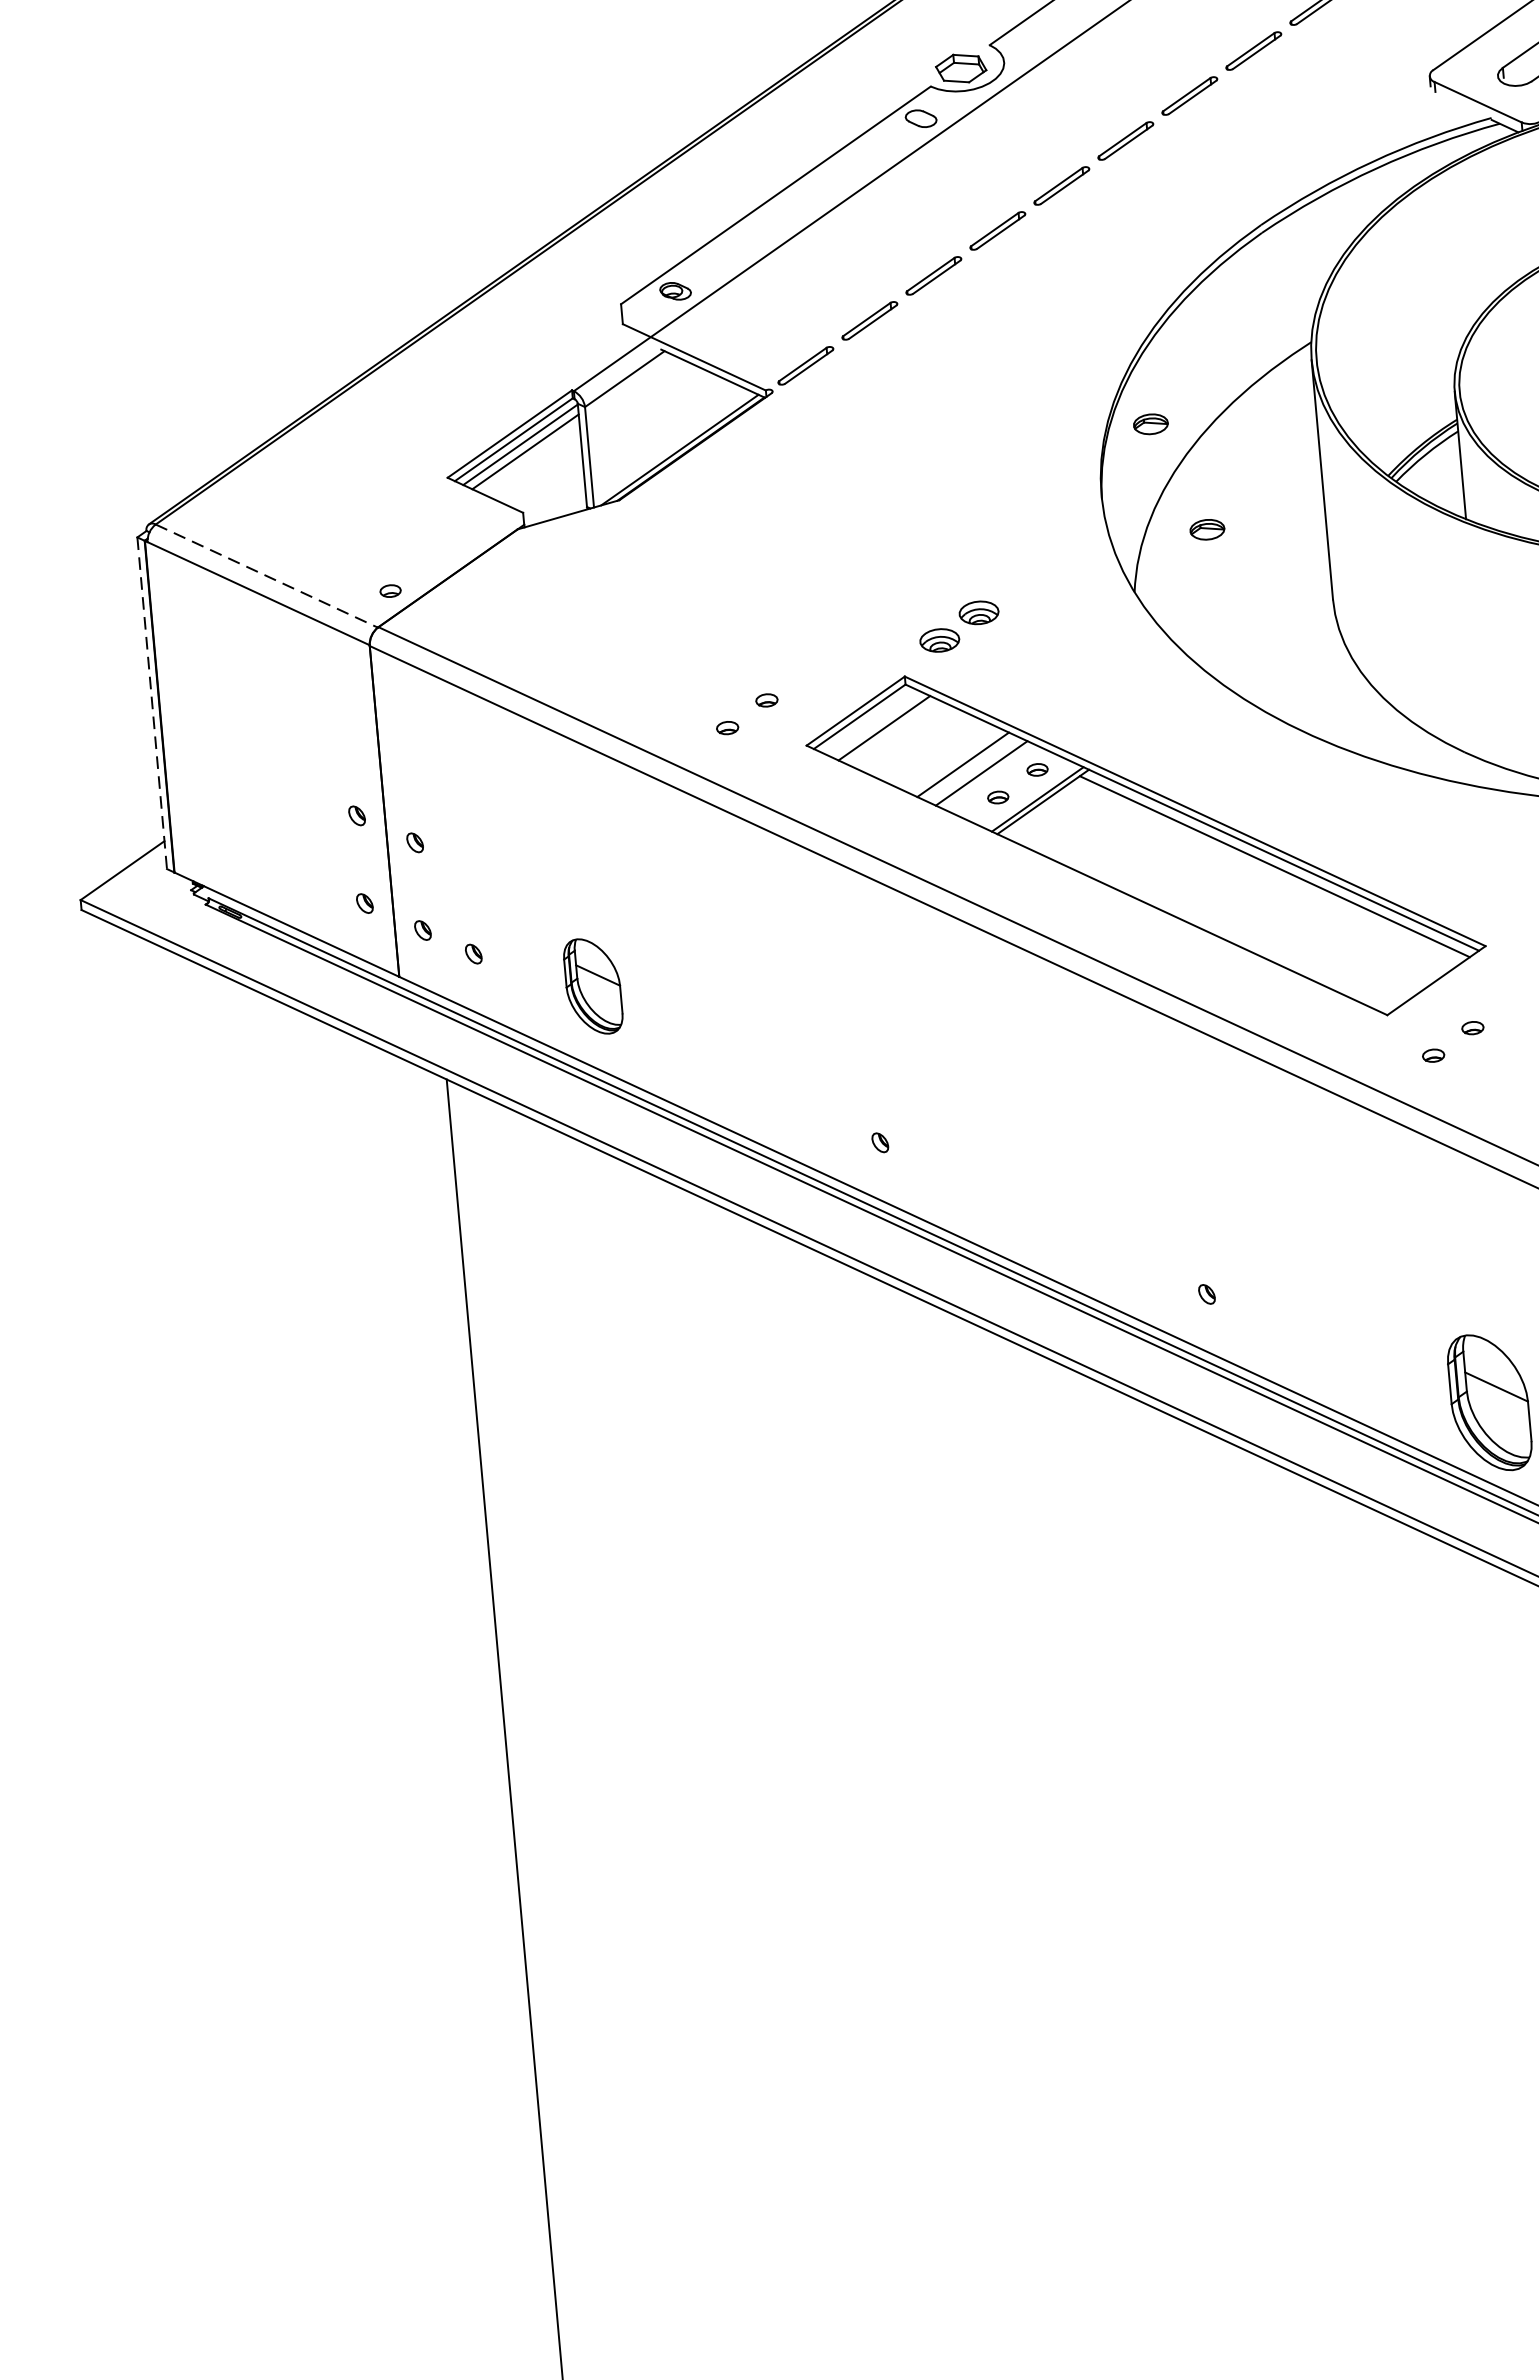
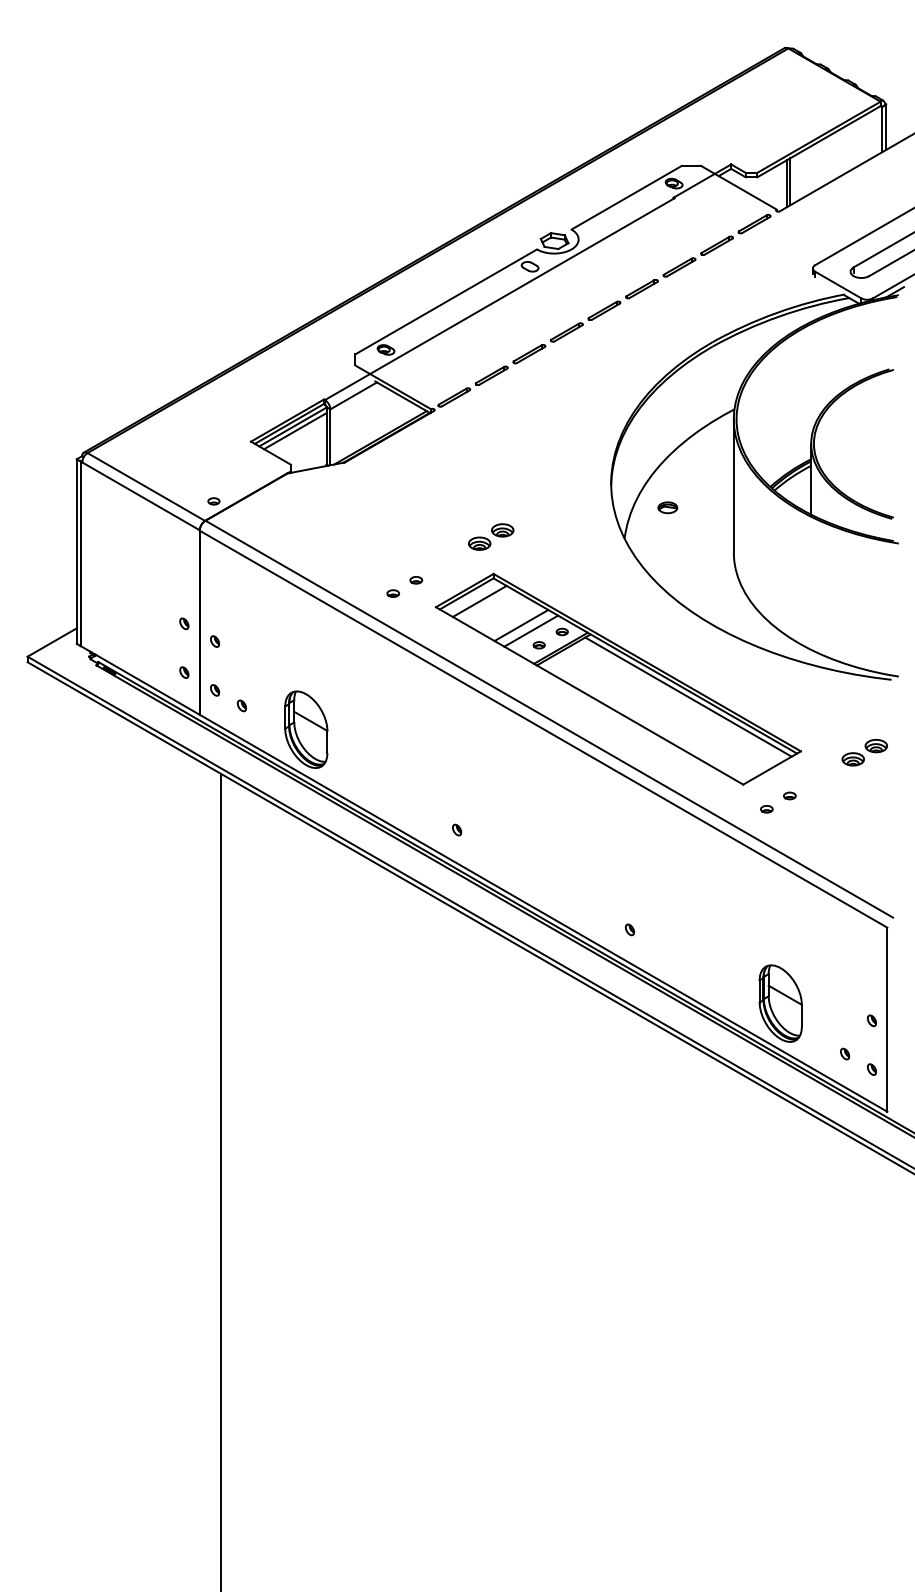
part: (1150, 423) -> (641, 446), removed
line: (267, 576) -> (146, 487), dashed -> solid
part: (959, 625) -> (491, 536), moved
line: (151, 704) -> (76, 552), dashed -> solid
part: (593, 986) -> (306, 729), size x1.43

